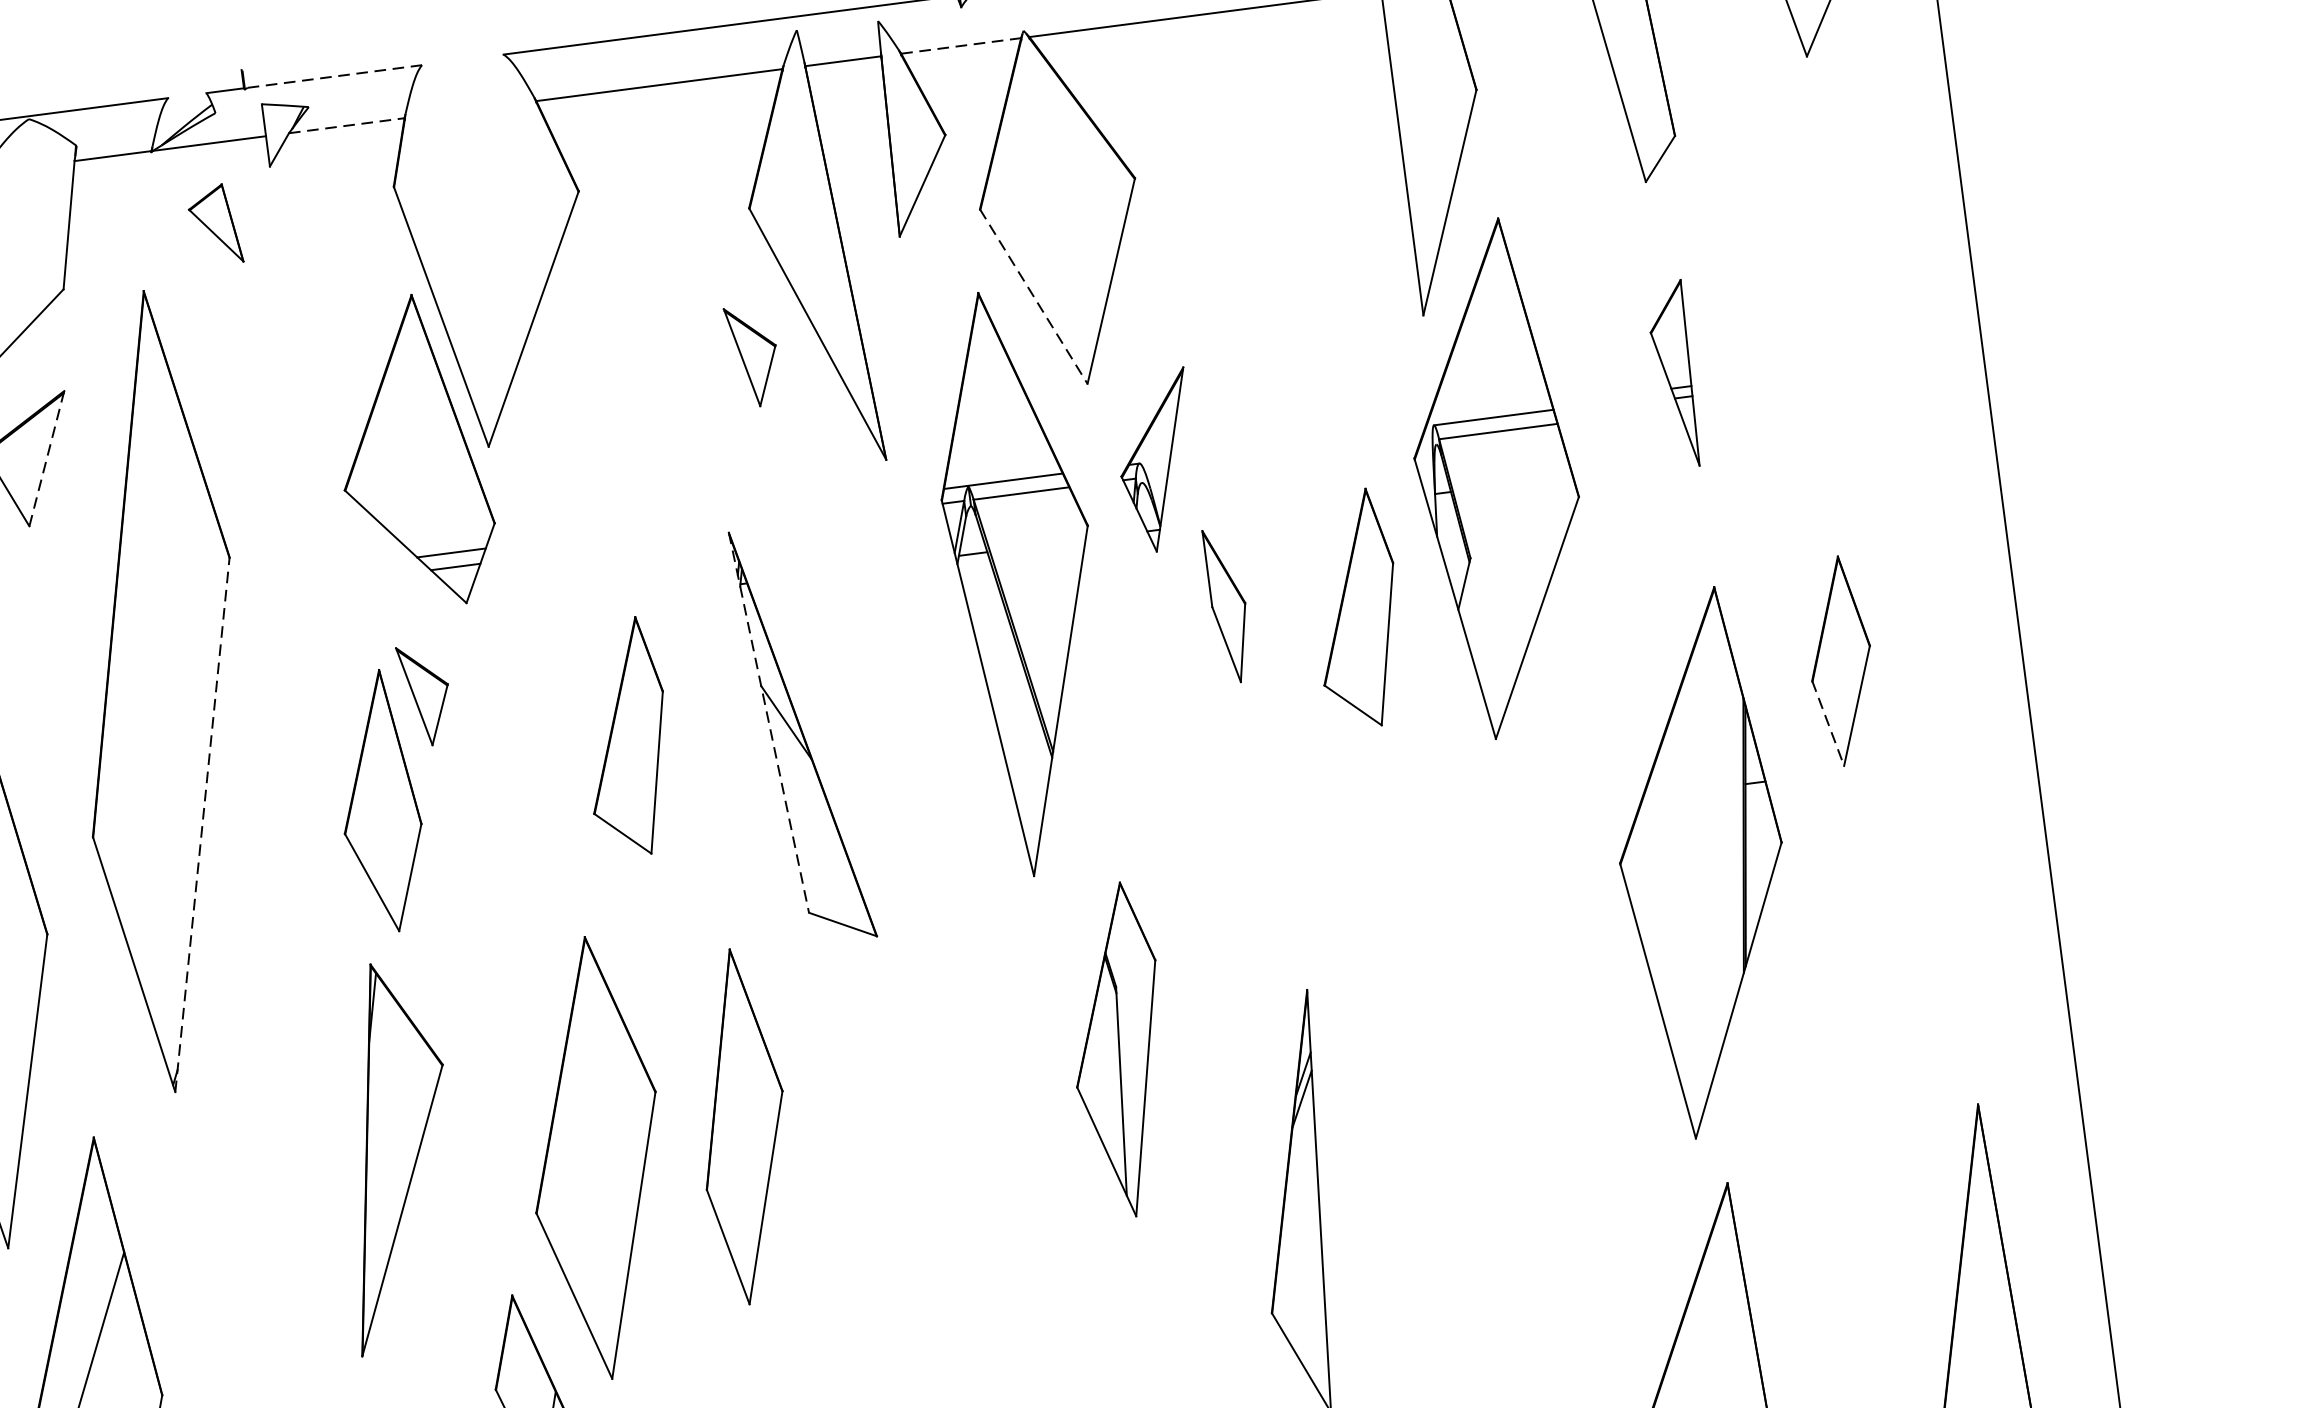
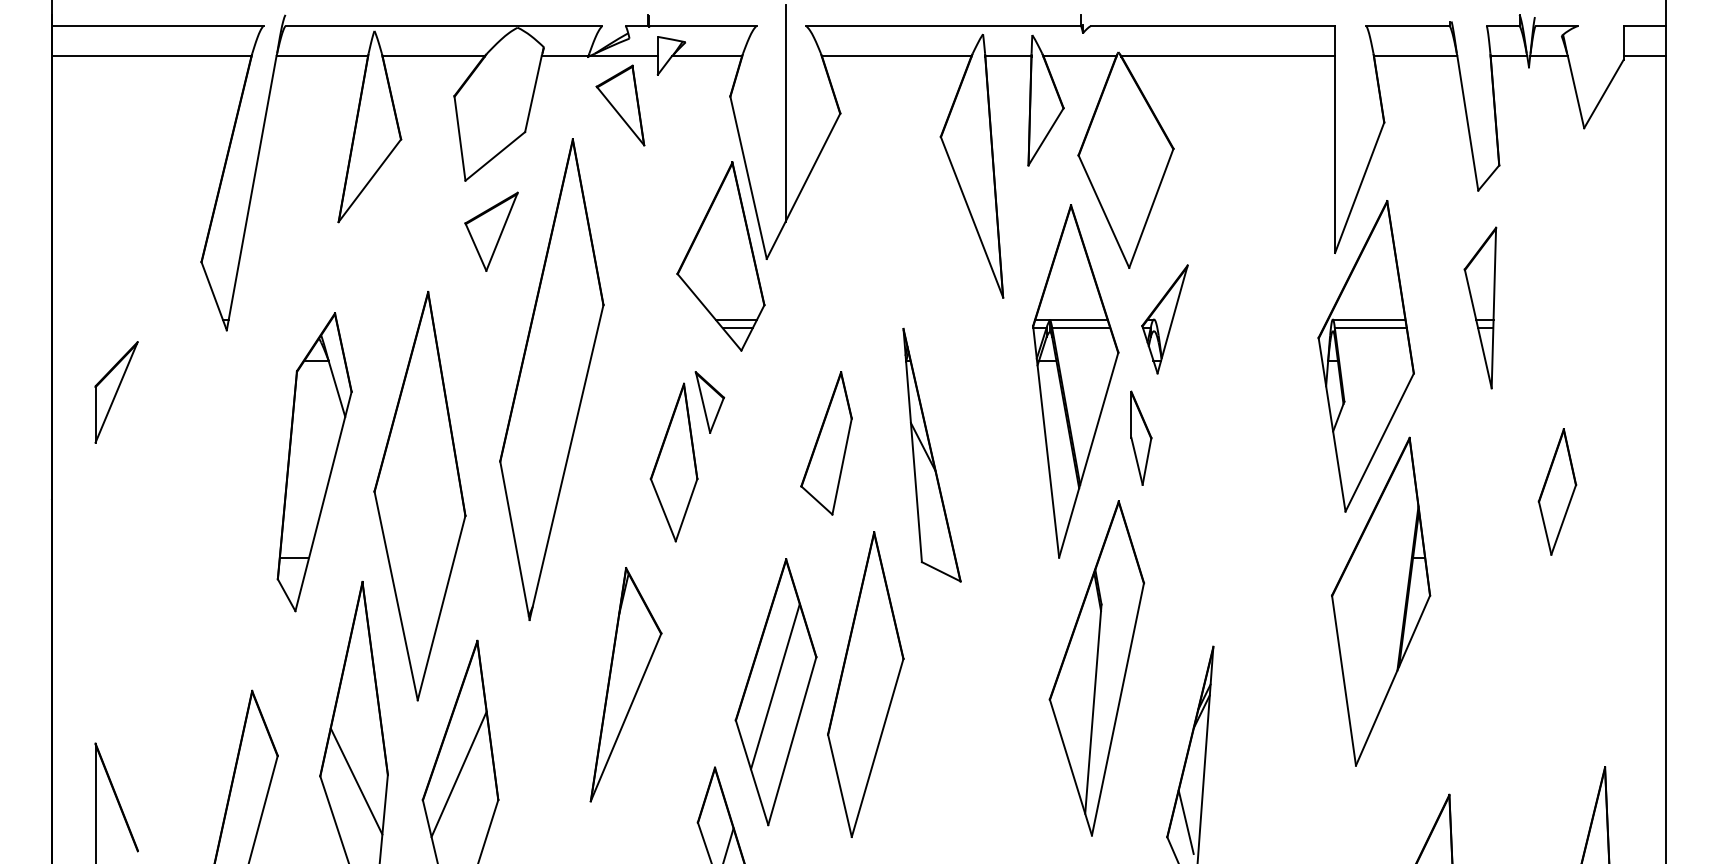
line: (962, 46) -> (1080, 56), dashed -> solid
line: (334, 75) -> (703, 25), dashed -> solid
line: (347, 125) -> (707, 56), dashed -> solid
line: (488, 203) -> (785, 113), added
part: (214, 225) -> (620, 105), size x1.67
line: (1033, 296) -> (1103, 211), dashed -> solid
part: (752, 356) -> (931, 225), removed
part: (1674, 373) -> (1480, 307), size x1.43
line: (47, 457) -> (502, 231), dashed -> solid
part: (1228, 604) -> (1141, 437), moved
part: (1356, 609) -> (1272, 423), removed
line: (768, 722) -> (912, 445), dashed -> solid
line: (1828, 724) -> (1545, 528), dashed -> solid
line: (202, 824) -> (566, 462), dashed -> solid
part: (1702, 862) -> (1381, 601), moved
part: (1119, 1050) -> (1096, 668), size x1.67
part: (742, 1126) -> (865, 684), size x1.43
line: (594, 1148) -> (775, 686), added
part: (394, 1156) -> (625, 684), moved
line: (1298, 1283) -> (1185, 821), added

